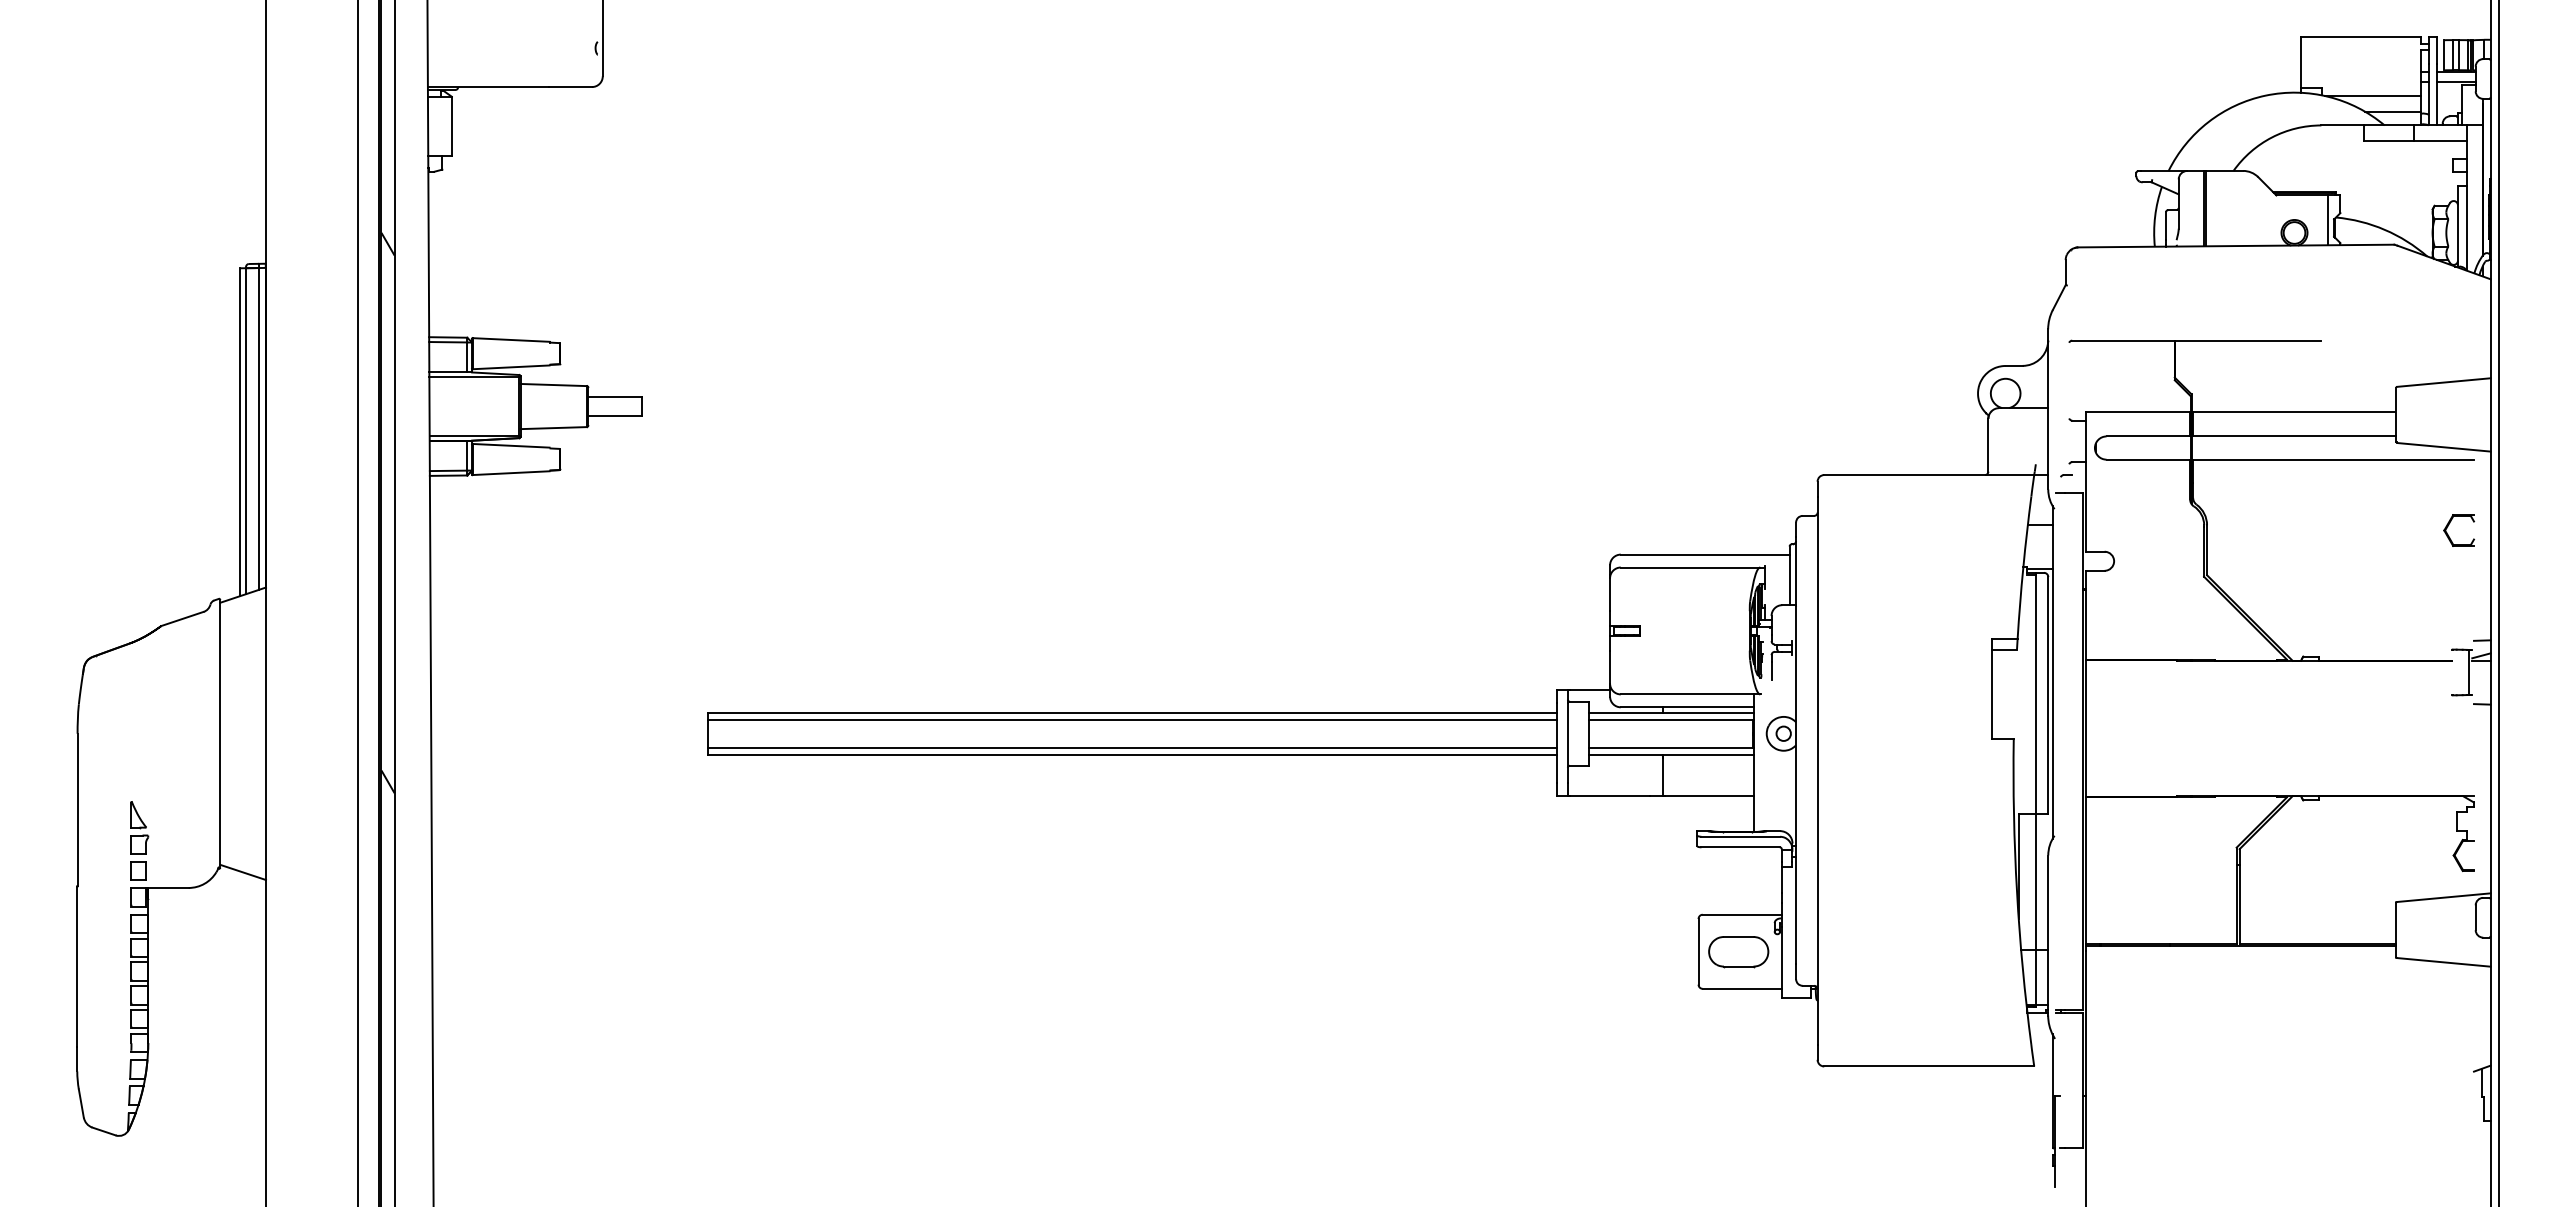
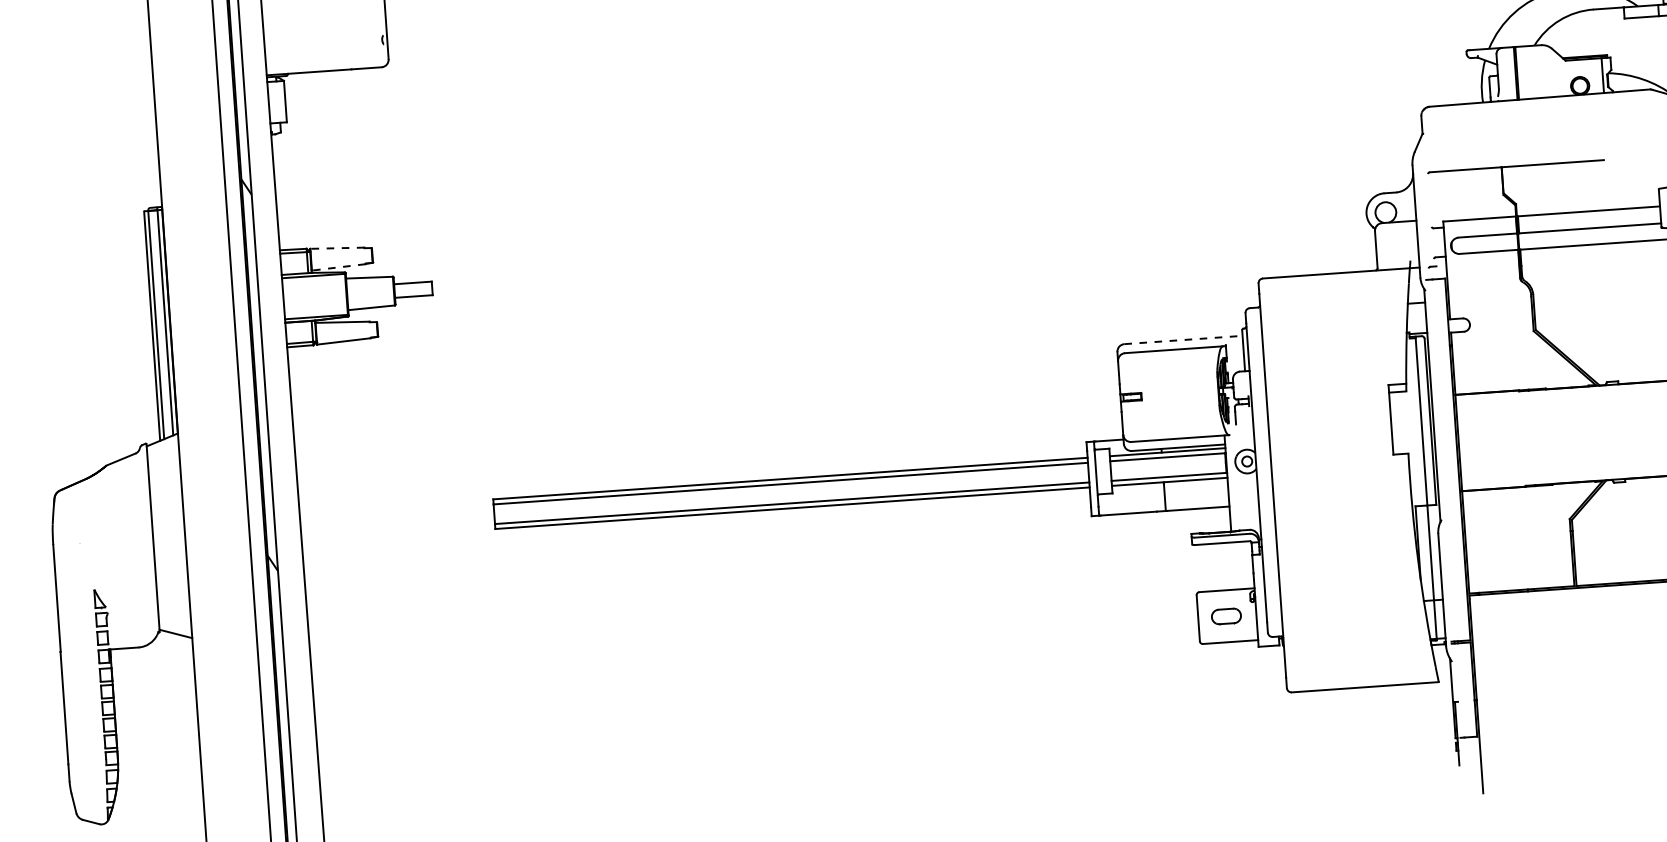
line: (510, 339) -> (336, 247), solid -> dashed
line: (510, 367) -> (338, 267), solid -> dashed
line: (1705, 554) -> (1183, 339), solid -> dashed
part: (1738, 952) -> (1226, 616), size x0.7

